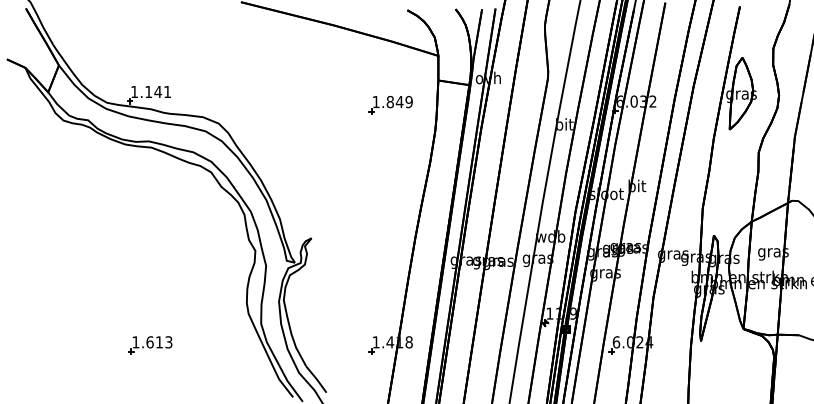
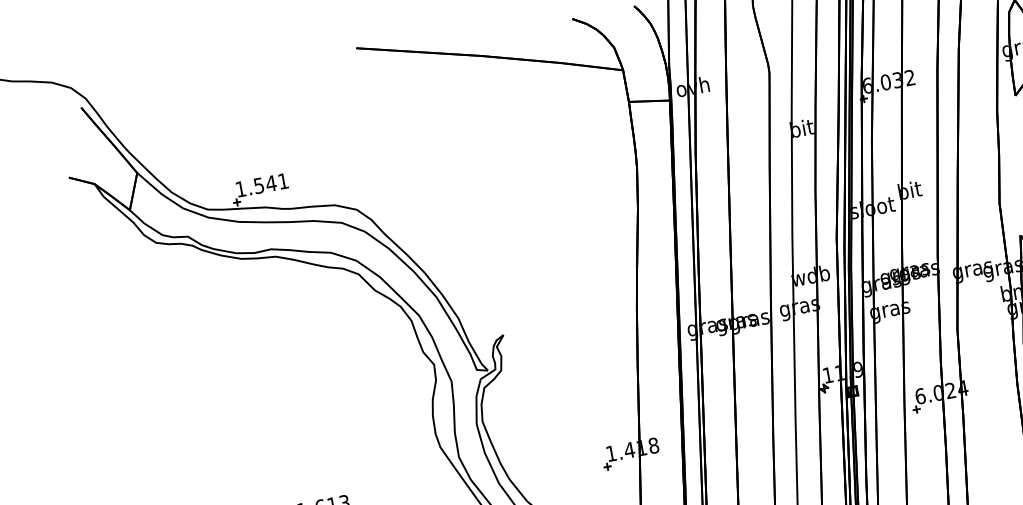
text: (148, 92) -> (258, 186), 1.141 -> 1.541
part: (390, 104) -> (573, 144), removed

